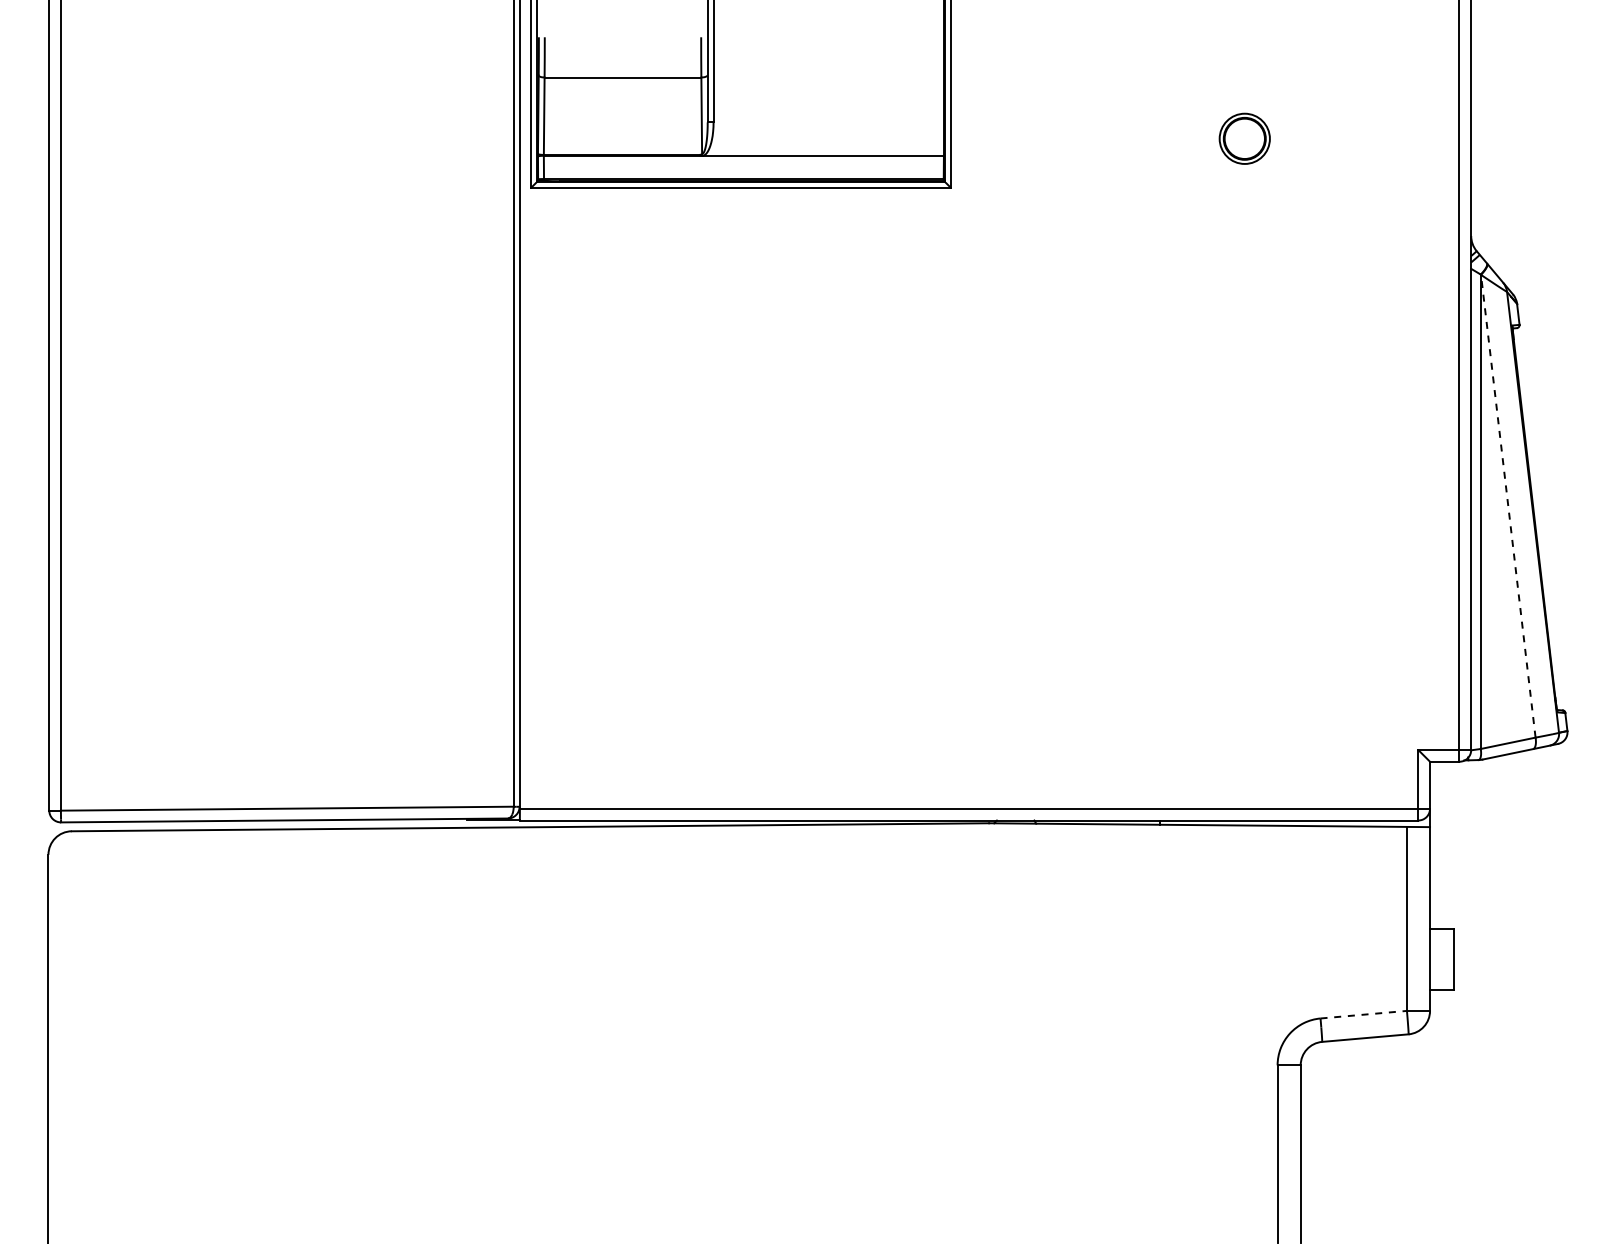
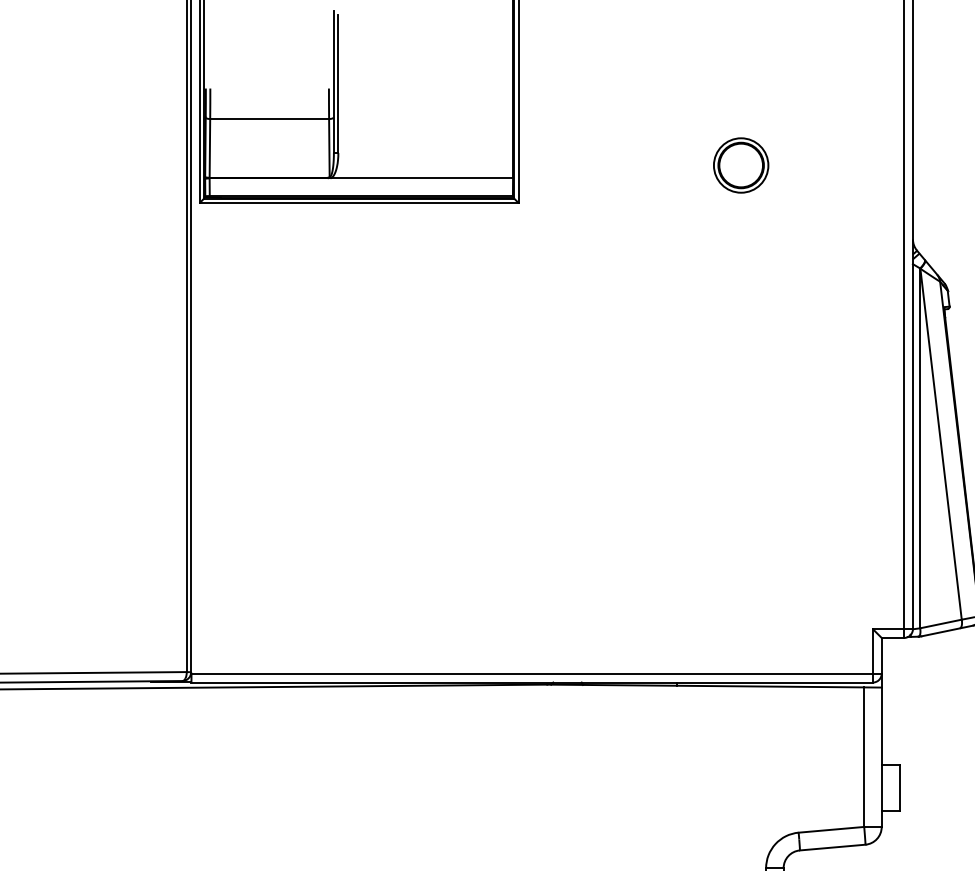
part: (1244, 138) -> (741, 165), size x1.43
line: (1508, 506) -> (941, 444), dashed -> solid
line: (1364, 1014) -> (832, 829), dashed -> solid

